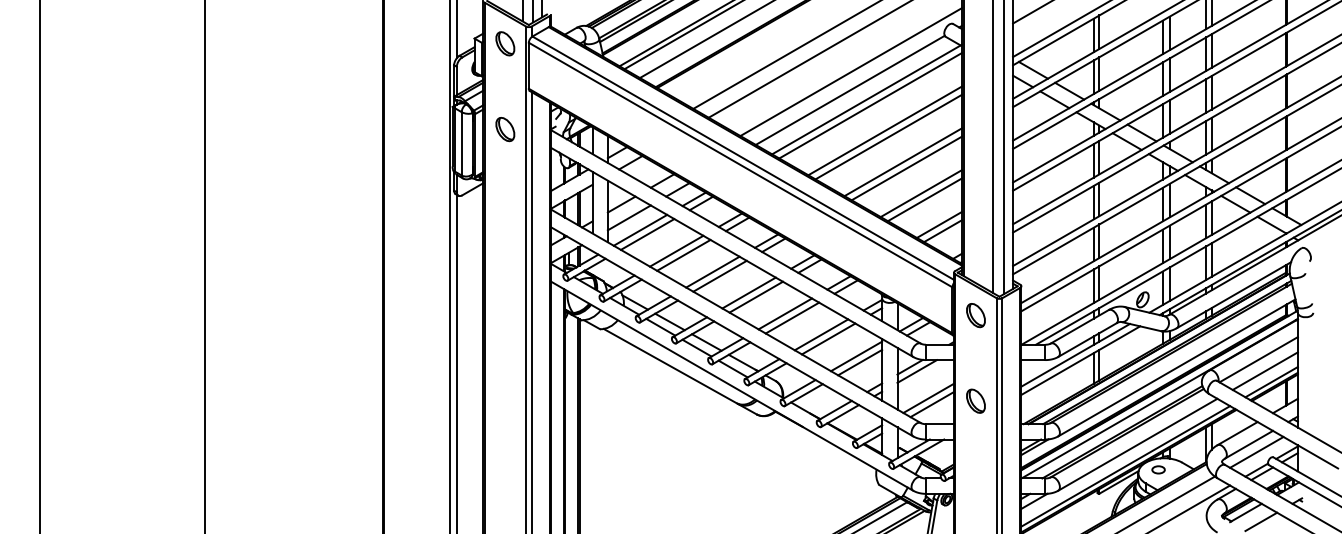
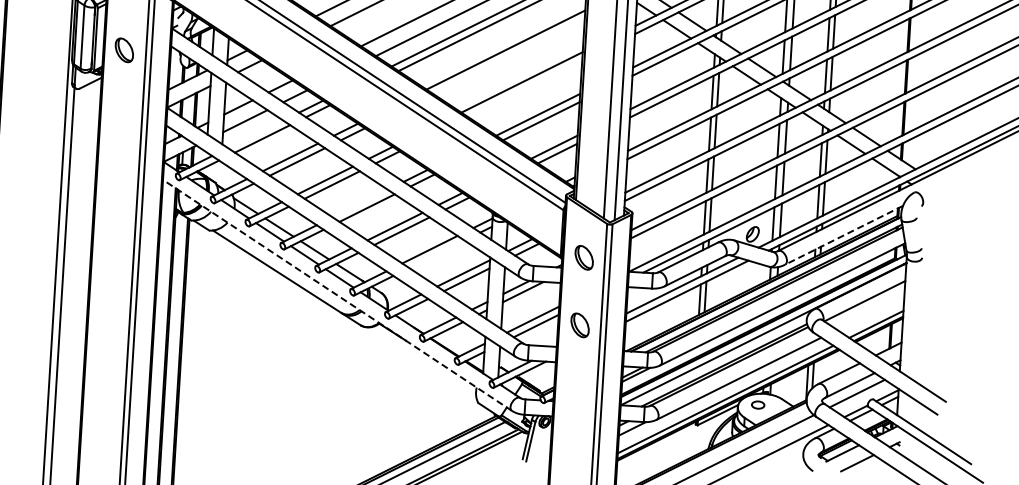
part: (505, 129) -> (124, 50), moved
line: (888, 136) -> (508, 55), removed
line: (906, 168) -> (524, 88), removed
line: (640, 229) -> (255, 133), removed
line: (748, 292) -> (359, 202), removed
line: (1234, 295) -> (844, 235), solid -> dashed
part: (975, 315) -> (583, 257), moved
line: (828, 338) -> (436, 253), removed
line: (1264, 370) -> (869, 312), removed
line: (731, 385) -> (337, 294), solid -> dashed

